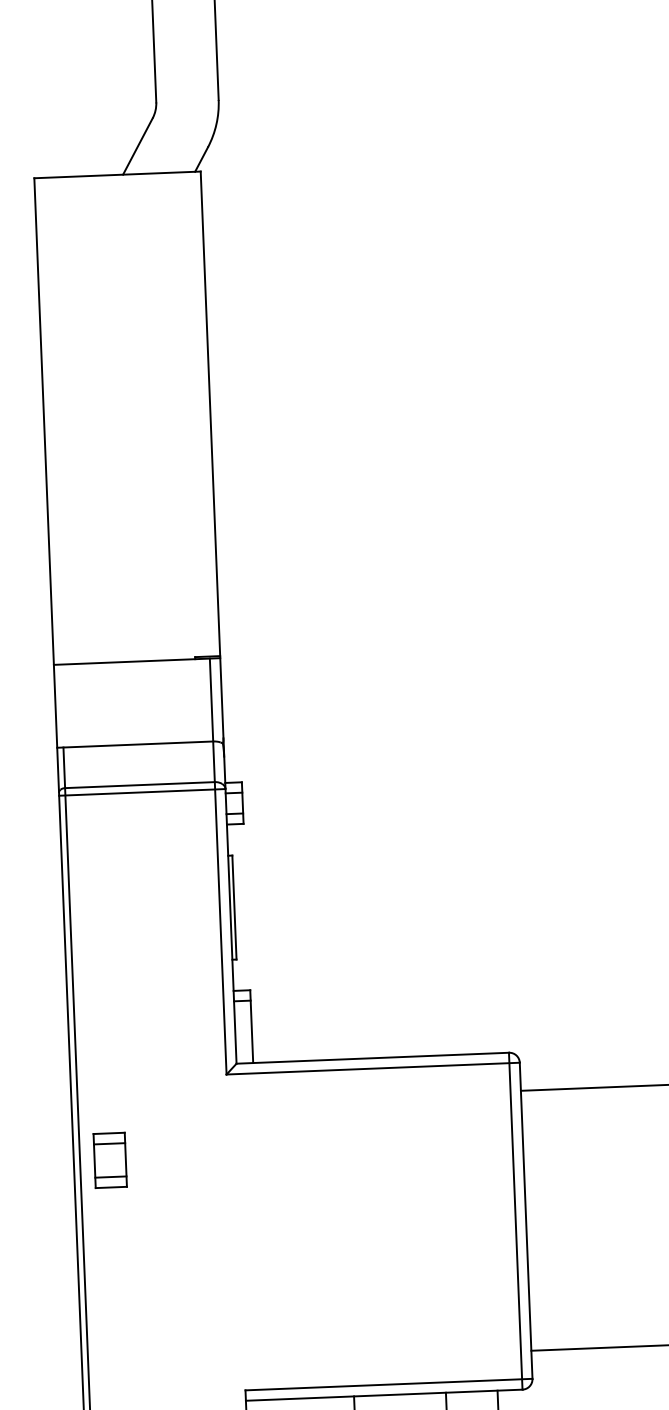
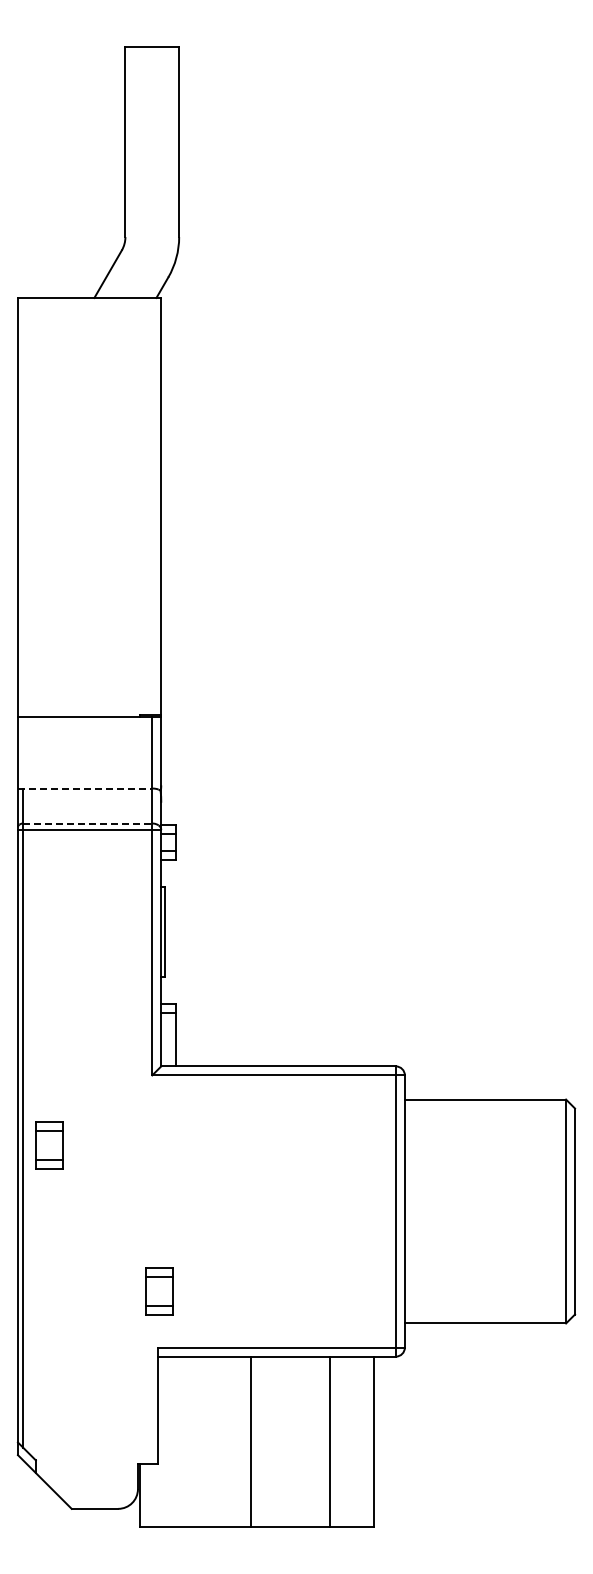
line: (135, 744) -> (85, 788), solid -> dashed
line: (140, 785) -> (88, 823), solid -> dashed
part: (245, 1325) -> (159, 1291), added

